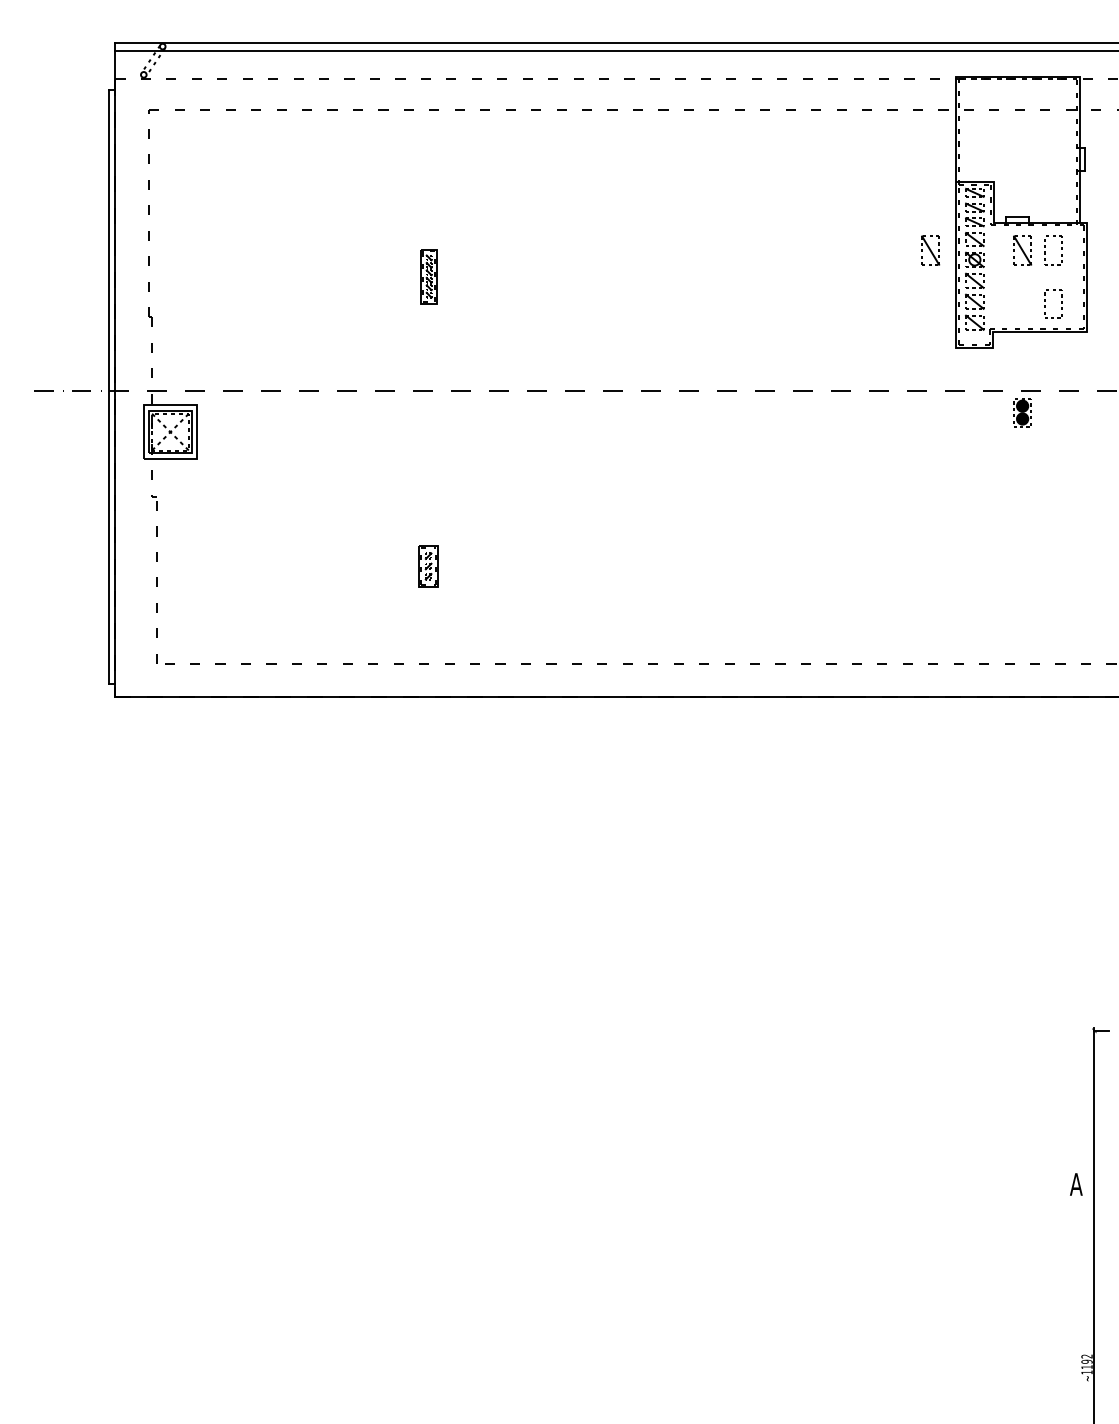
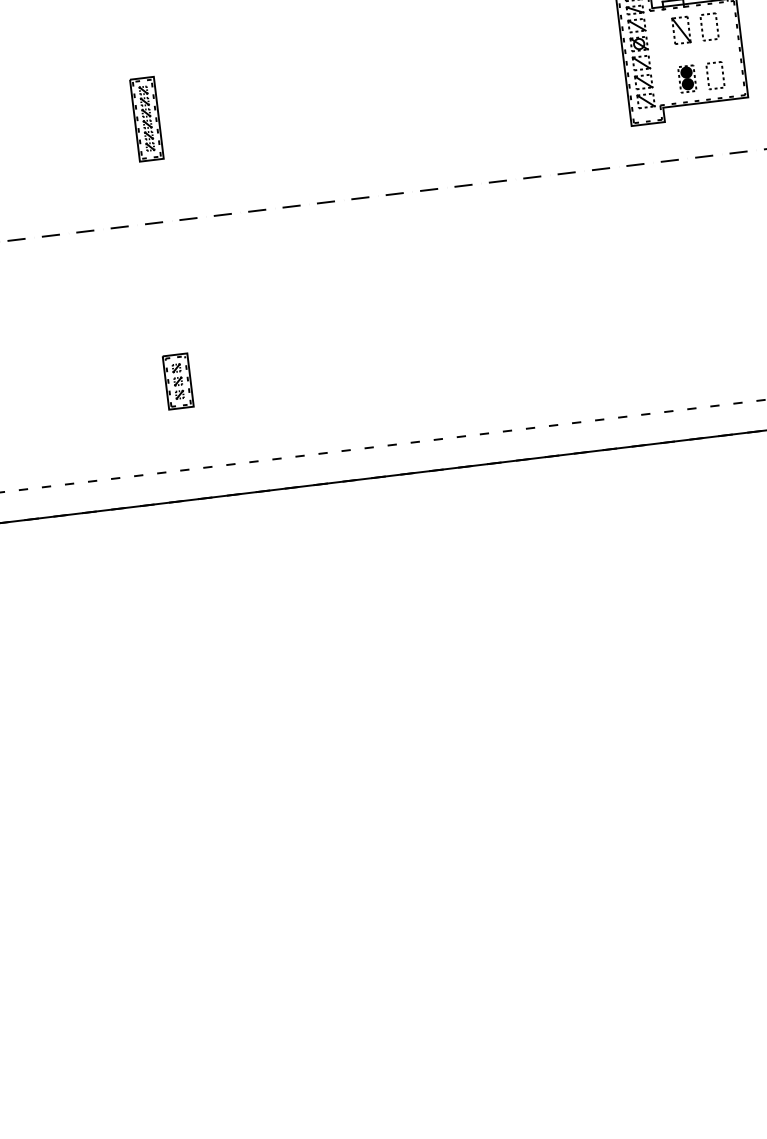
part: (930, 250) -> (598, 40), removed
part: (428, 276) -> (146, 118), size x1.67
part: (1022, 412) -> (687, 78), moved
part: (428, 566) -> (178, 381), size x1.43

